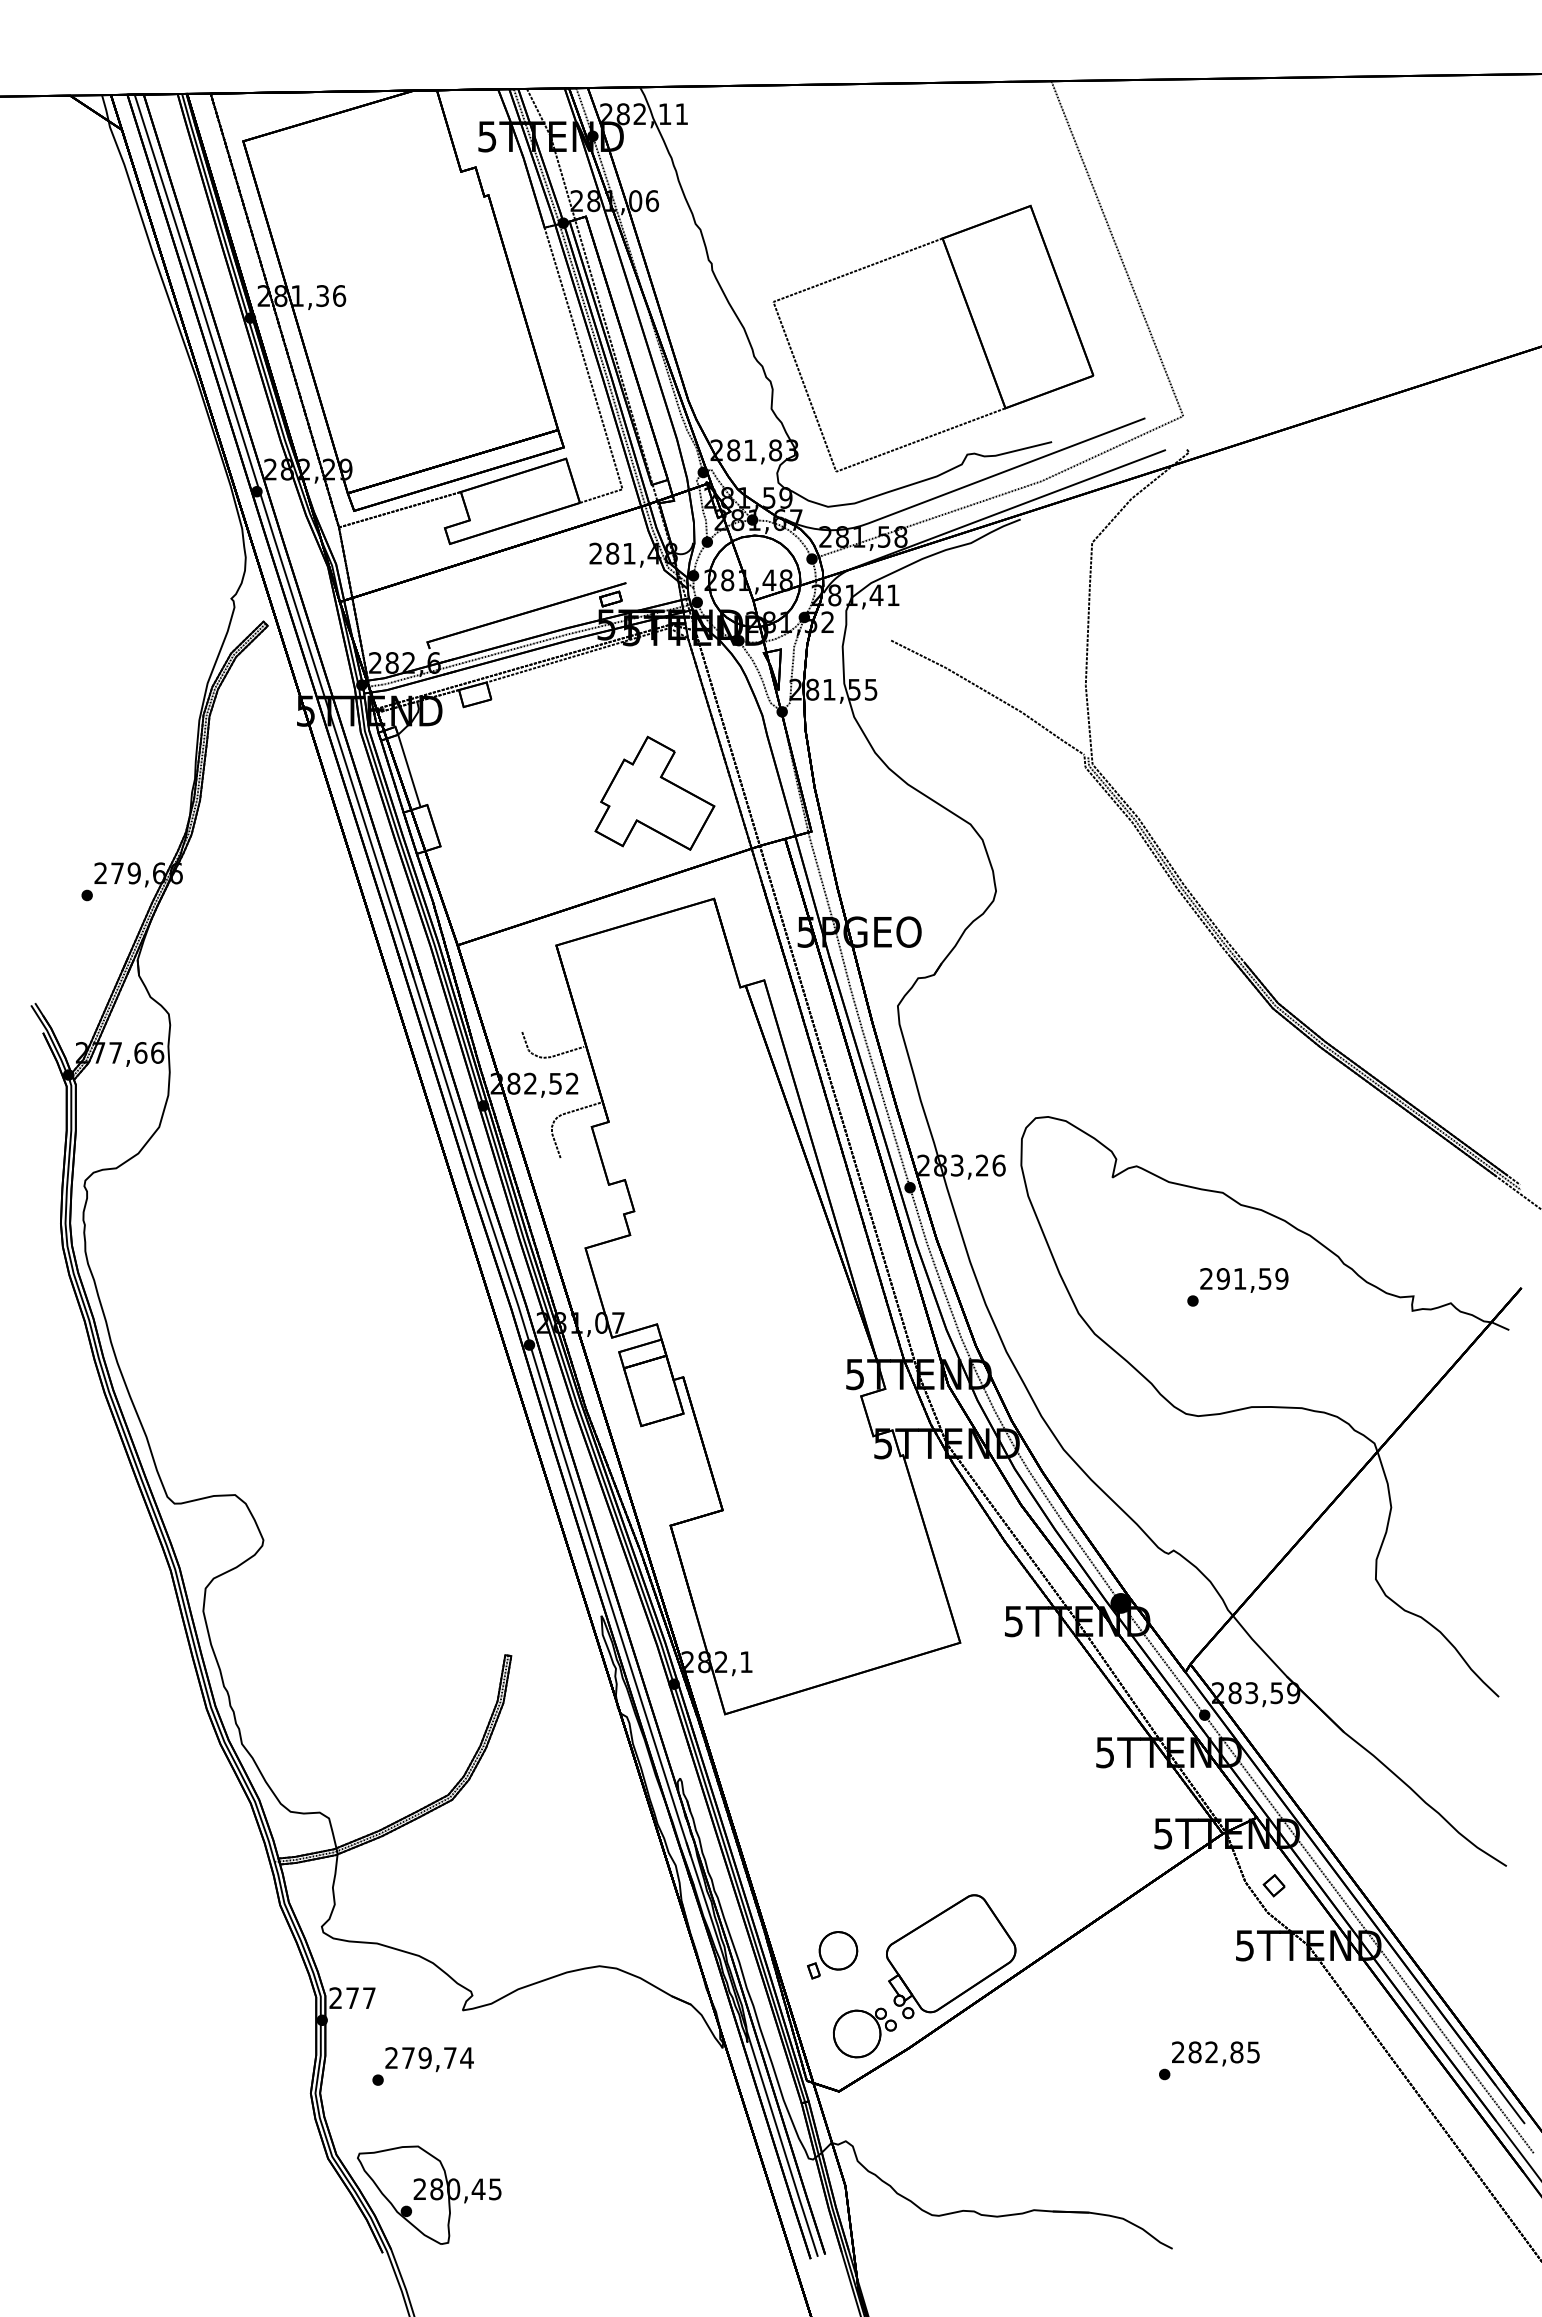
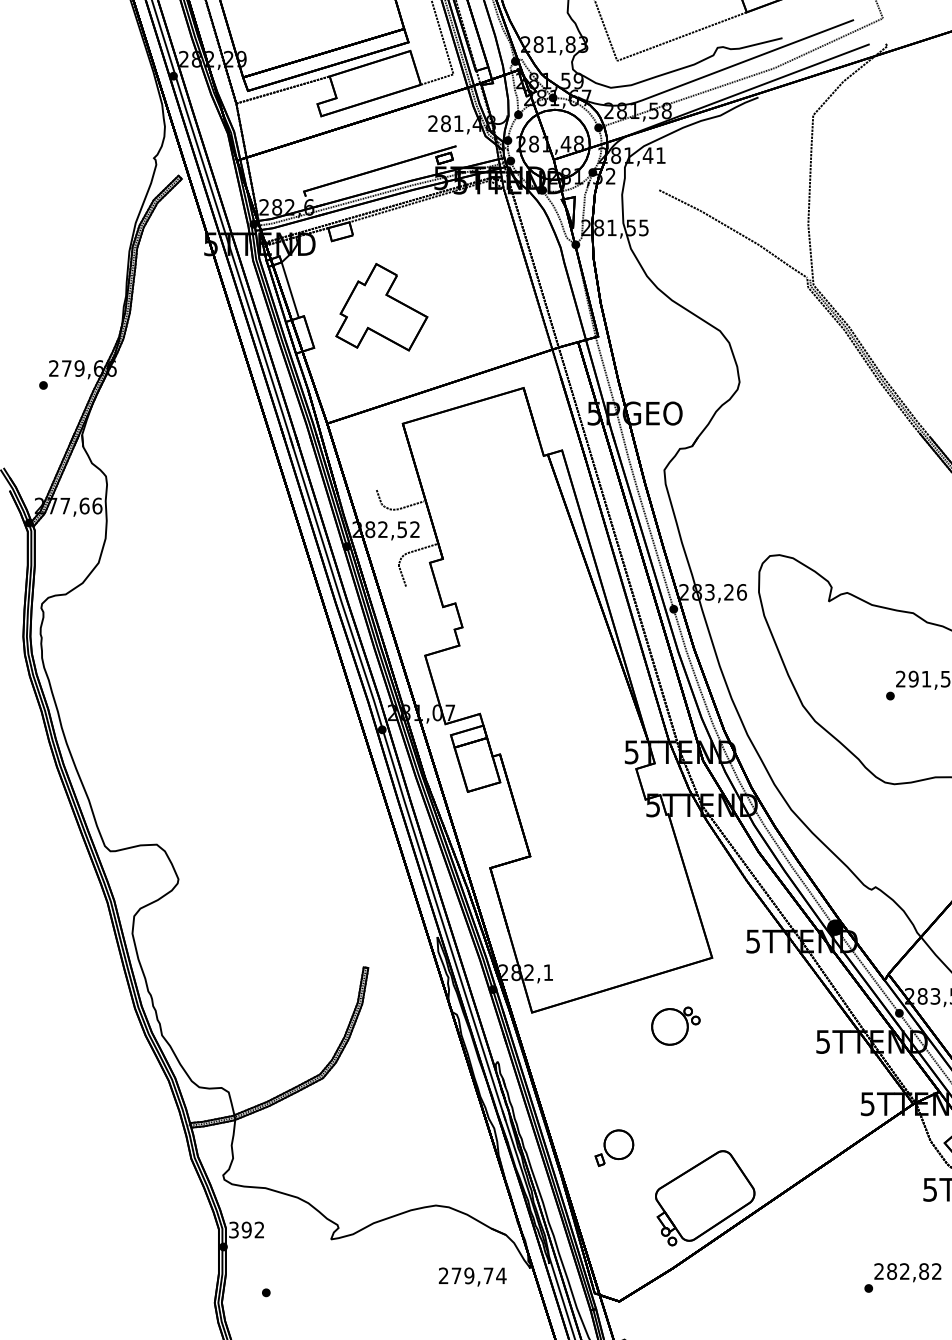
part: (654, 792) -> (381, 306), moved
part: (832, 1955) -> (614, 1148), moved
text: (352, 1998) -> (246, 1230), 277 -> 392
part: (864, 2032) -> (675, 1025), moved
text: (1253, 2052) -> (936, 1271), 282,85 -> 282,82
text: (429, 2059) -> (472, 1276), moved

